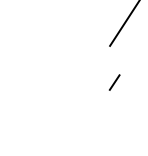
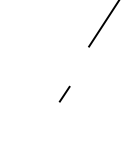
line: (114, 82) -> (64, 94), moved

